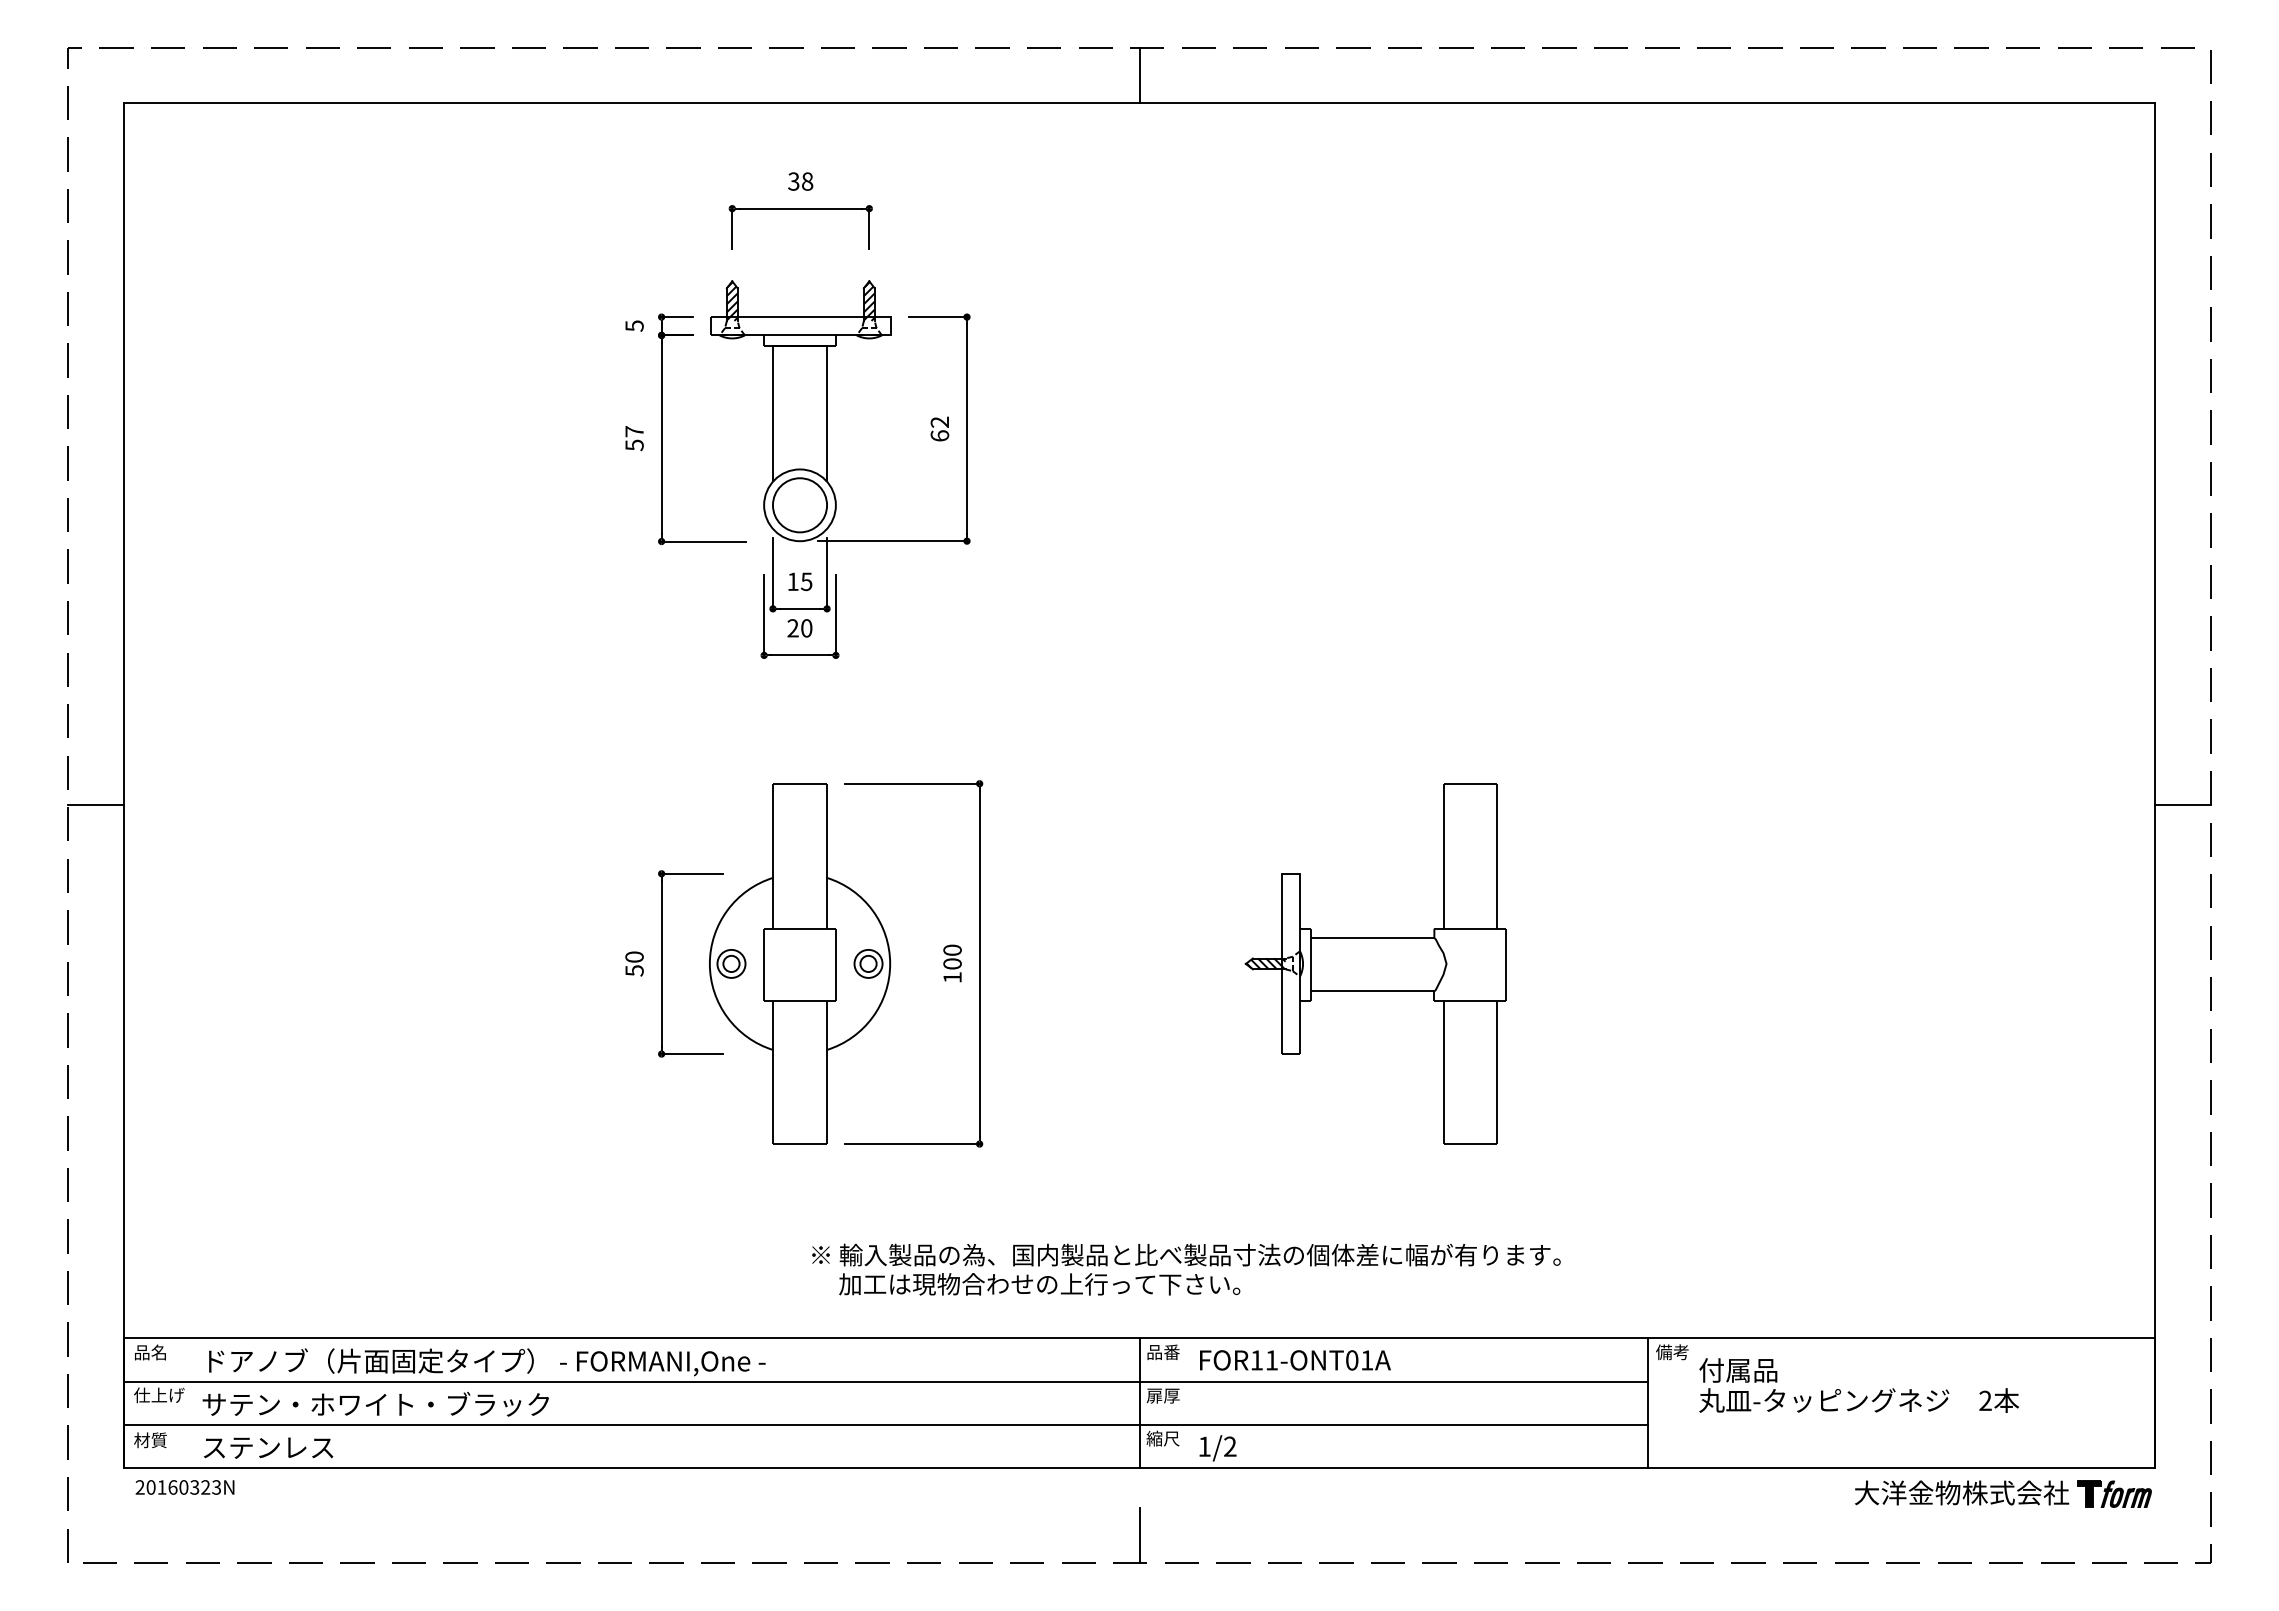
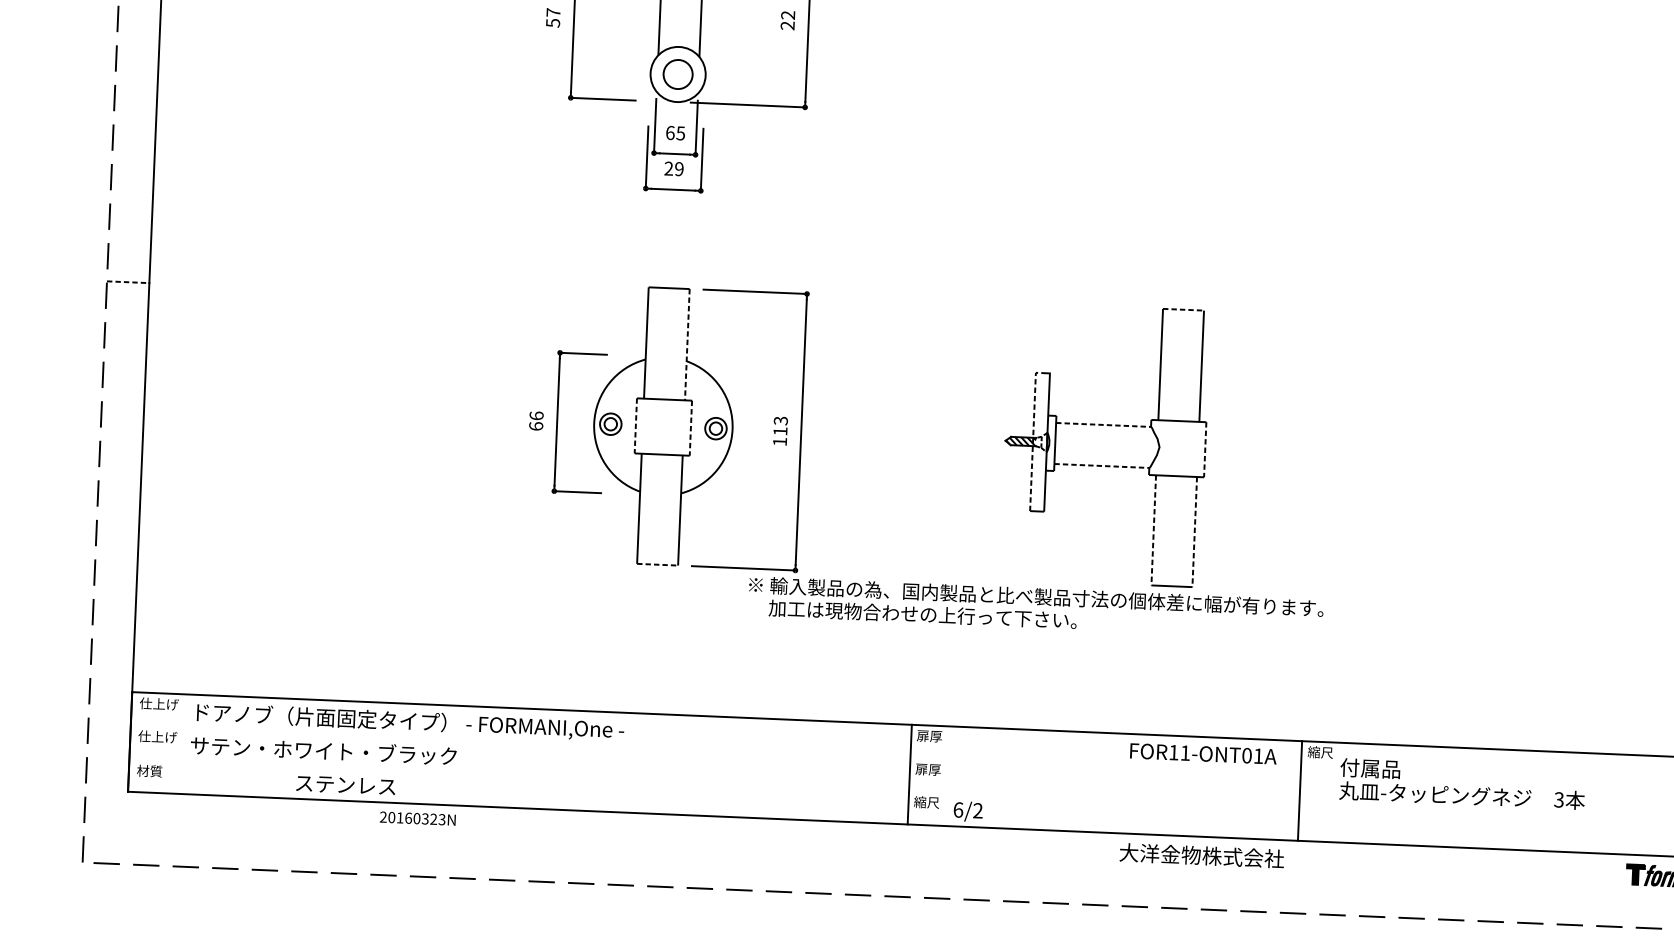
text: (939, 435) -> (787, 25), 62 -> 22
circle: (799, 505) -> (677, 74), size x0.7
text: (792, 581) -> (669, 132), 15 -> 65
text: (806, 628) -> (679, 169), 20 -> 29
line: (1470, 783) -> (1183, 309), solid -> dashed
line: (95, 805) -> (127, 282), solid -> dashed
line: (826, 856) -> (687, 344), solid -> dashed
line: (1372, 937) -> (1103, 424), solid -> dashed
text: (952, 956) -> (780, 425), 100 -> 113
line: (1281, 959) -> (1033, 438), solid -> dashed
text: (634, 963) -> (536, 420), 50 -> 66
line: (764, 964) -> (636, 425), solid -> dashed
line: (835, 964) -> (690, 428), solid -> dashed
line: (1506, 964) -> (1205, 449), solid -> dashed
line: (1372, 991) -> (1101, 466), solid -> dashed
line: (1443, 1072) -> (1153, 530), solid -> dashed
line: (1496, 1072) -> (1194, 532), solid -> dashed
line: (800, 1144) -> (657, 565), solid -> dashed
text: (1186, 1269) -> (1035, 607), moved
text: (159, 1352) -> (159, 704), 品名 -> 仕上げ
text: (1163, 1352) -> (929, 736), 品番 -> 扉厚
text: (1672, 1352) -> (1320, 752), 備考 -> 縮尺
text: (1295, 1360) -> (1203, 753), moved
line: (885, 1381) -> (715, 749), removed
text: (1985, 1401) -> (1559, 800), 2 -> 3
line: (885, 1424) -> (714, 782), removed
text: (1204, 1446) -> (958, 809), 1/2 -> 6/2
text: (268, 1447) -> (345, 784), moved
text: (184, 1487) -> (417, 818), moved
text: (1962, 1492) -> (1202, 855), moved
line: (1139, 1534) -> (905, 875), removed

